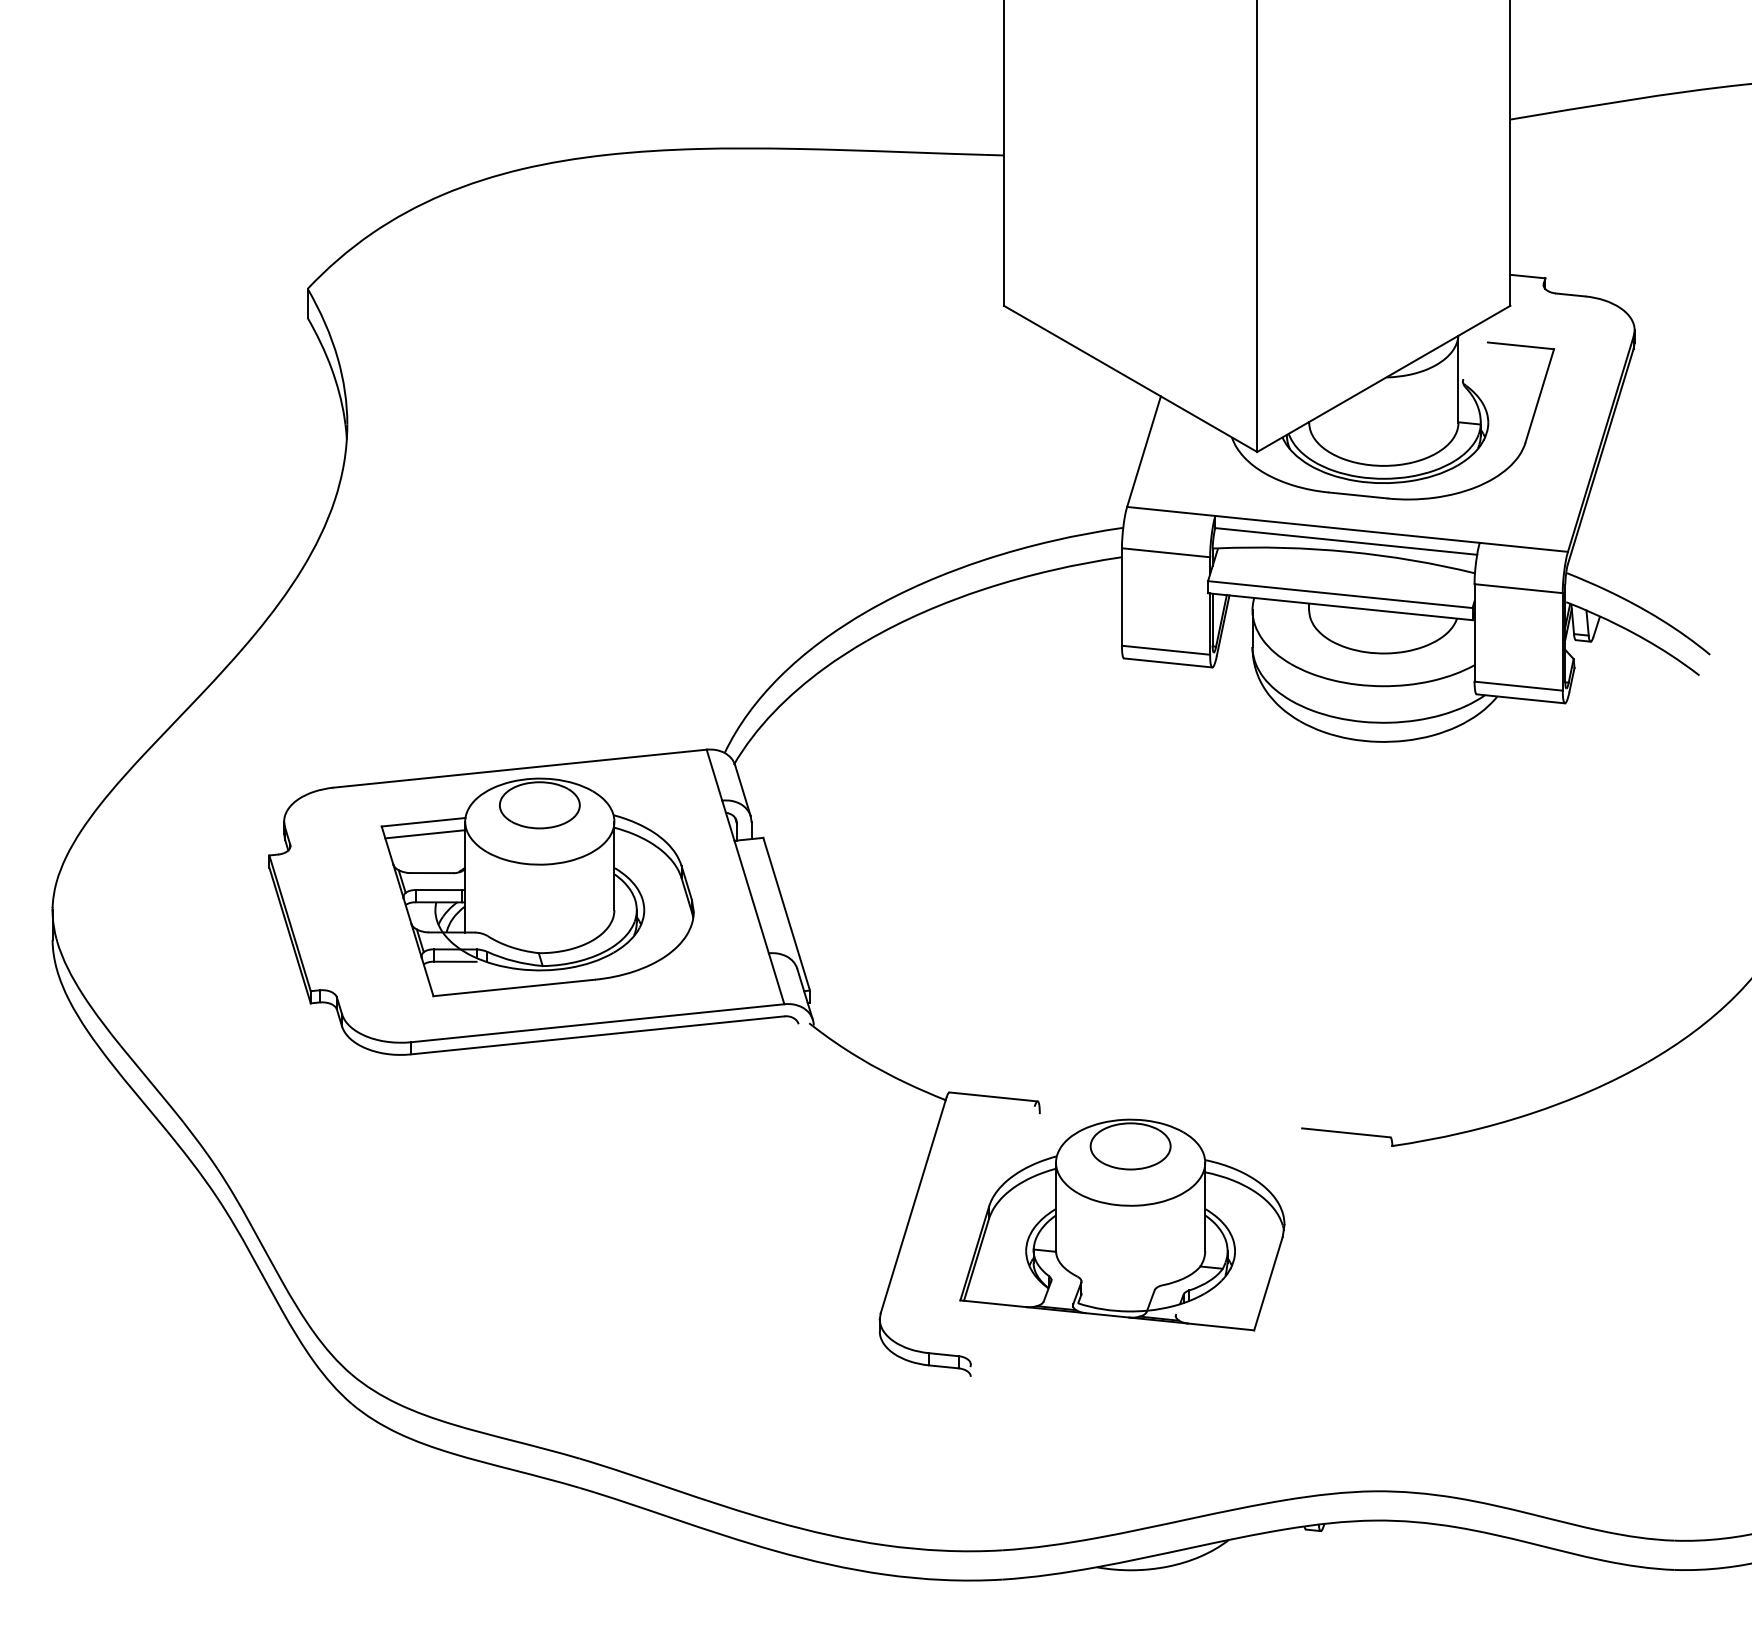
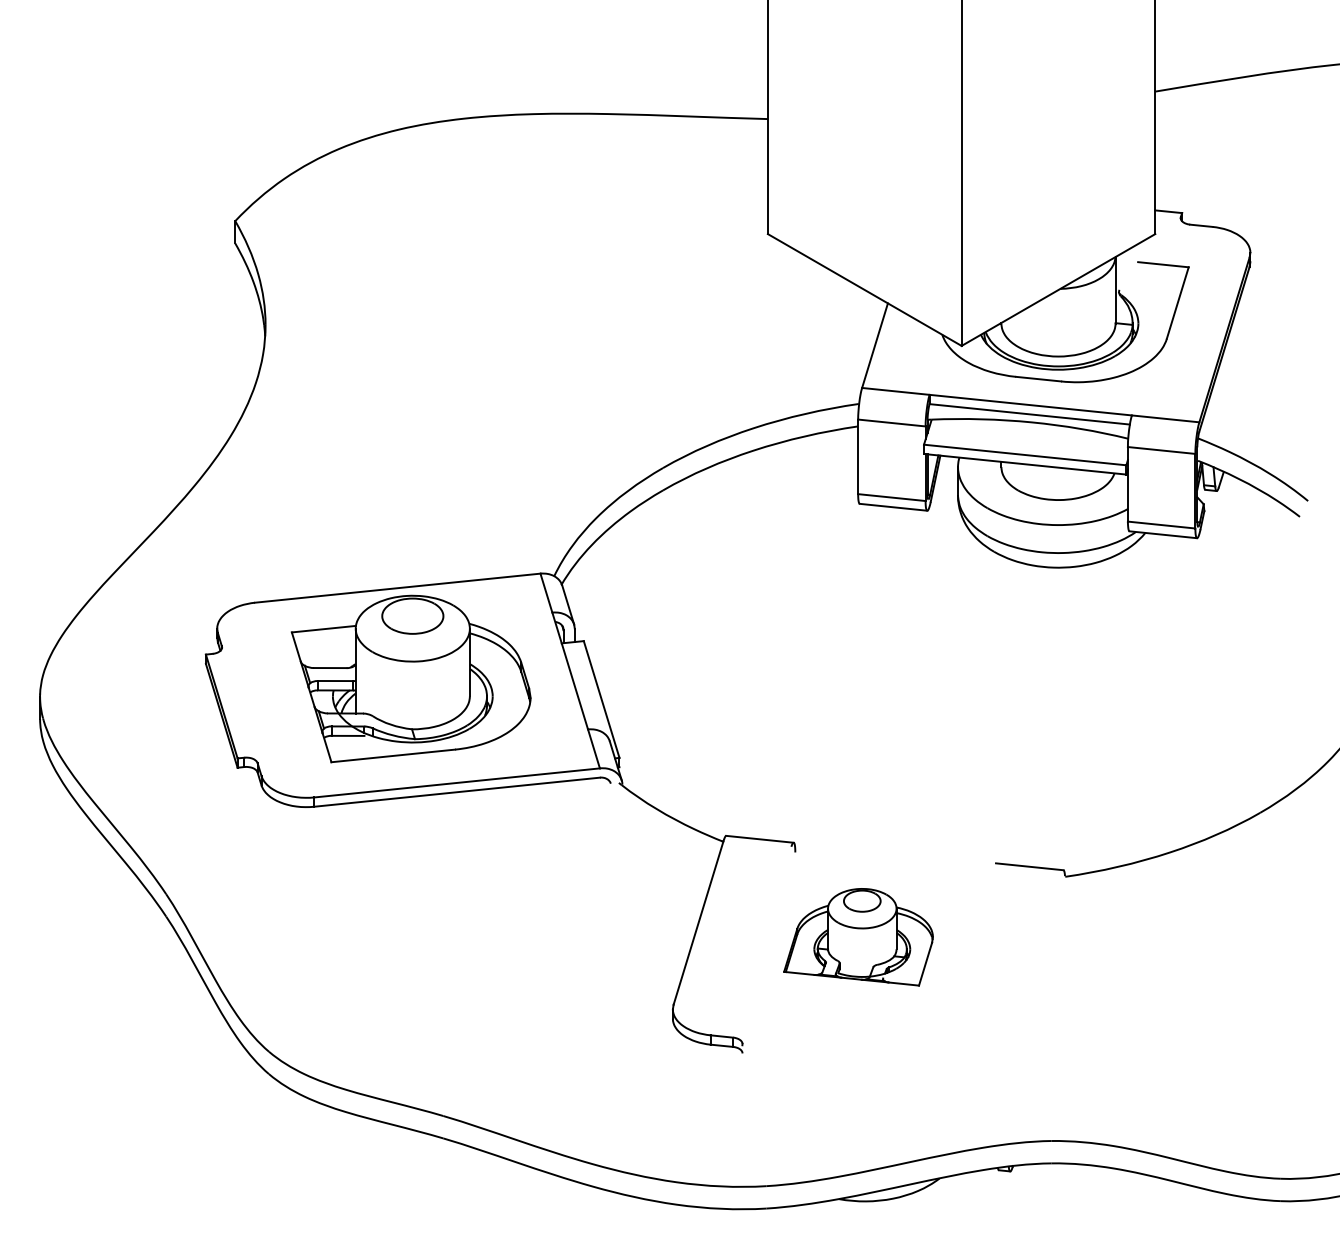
line: (425, 834) -> (325, 638), removed
part: (1122, 1224) -> (858, 936), size x0.6

